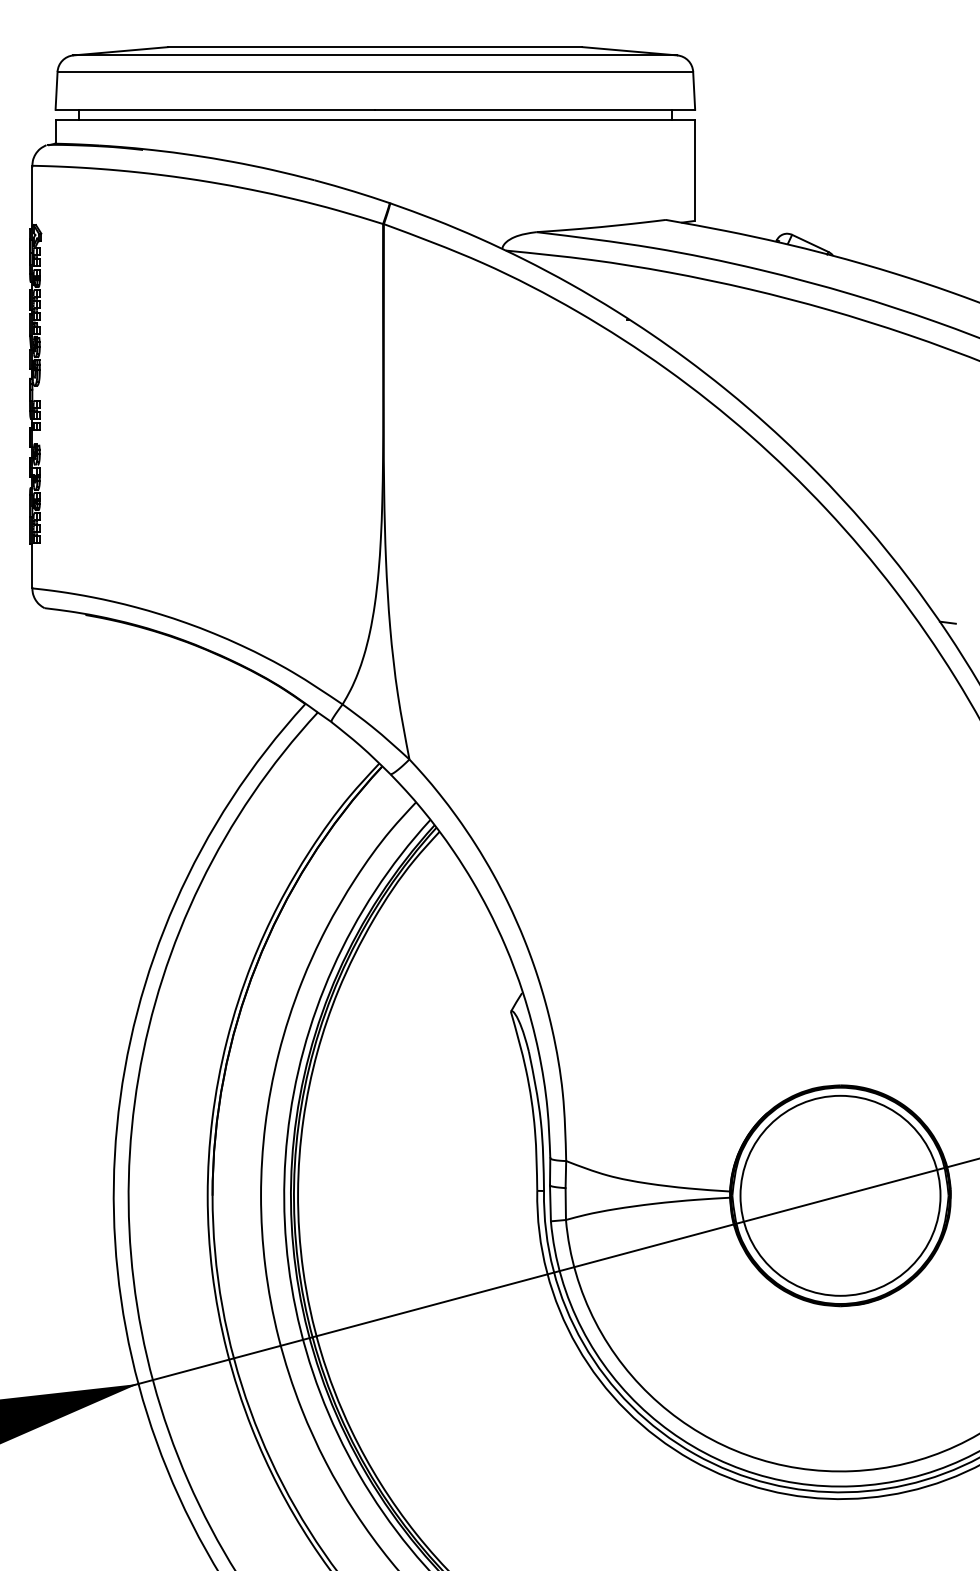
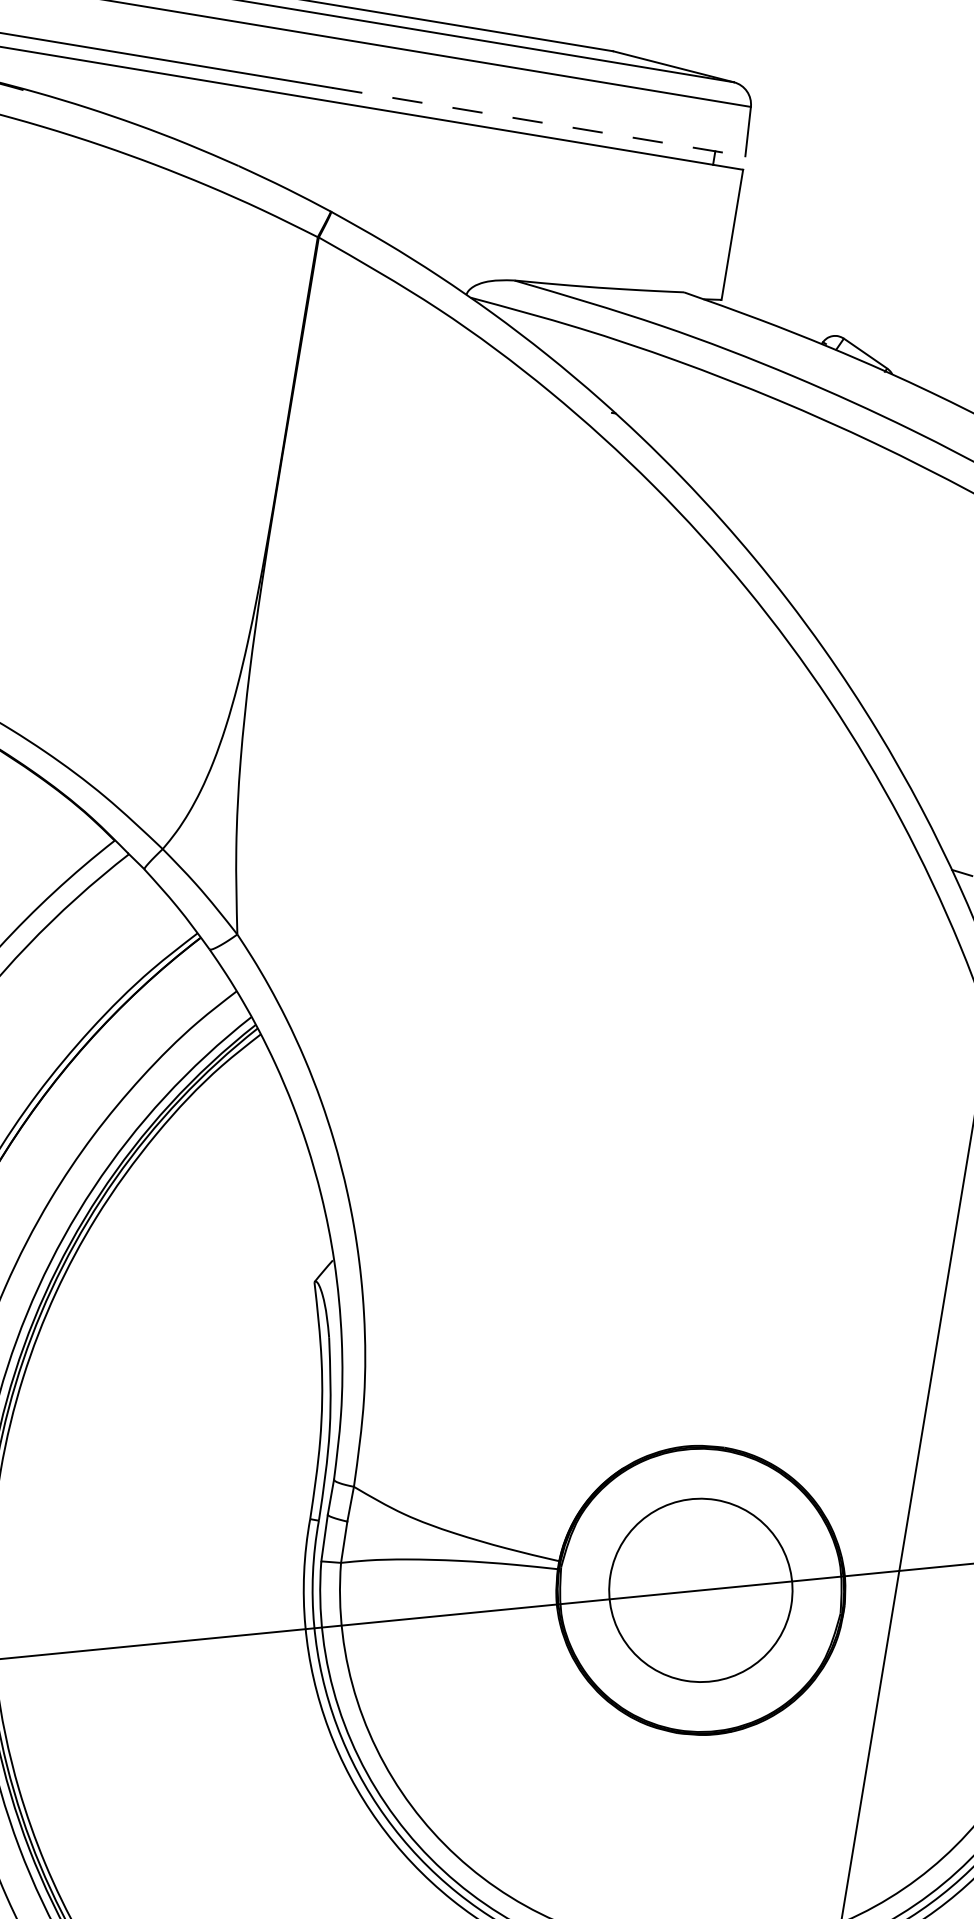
line: (535, 109) -> (539, 121), solid -> dashed
circle: (840, 1195) -> (700, 1589), size x0.7

